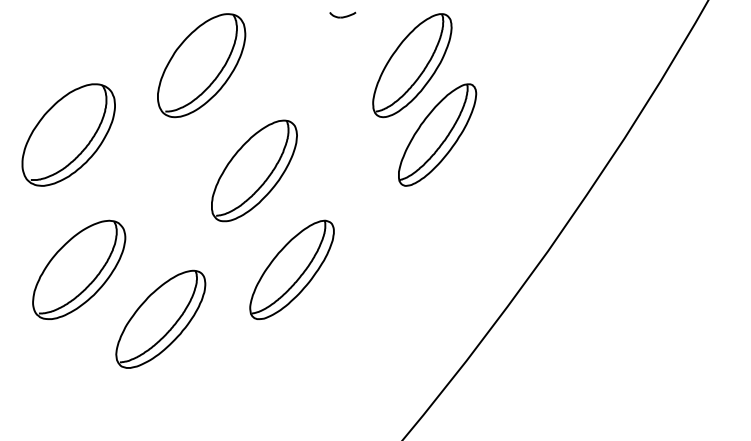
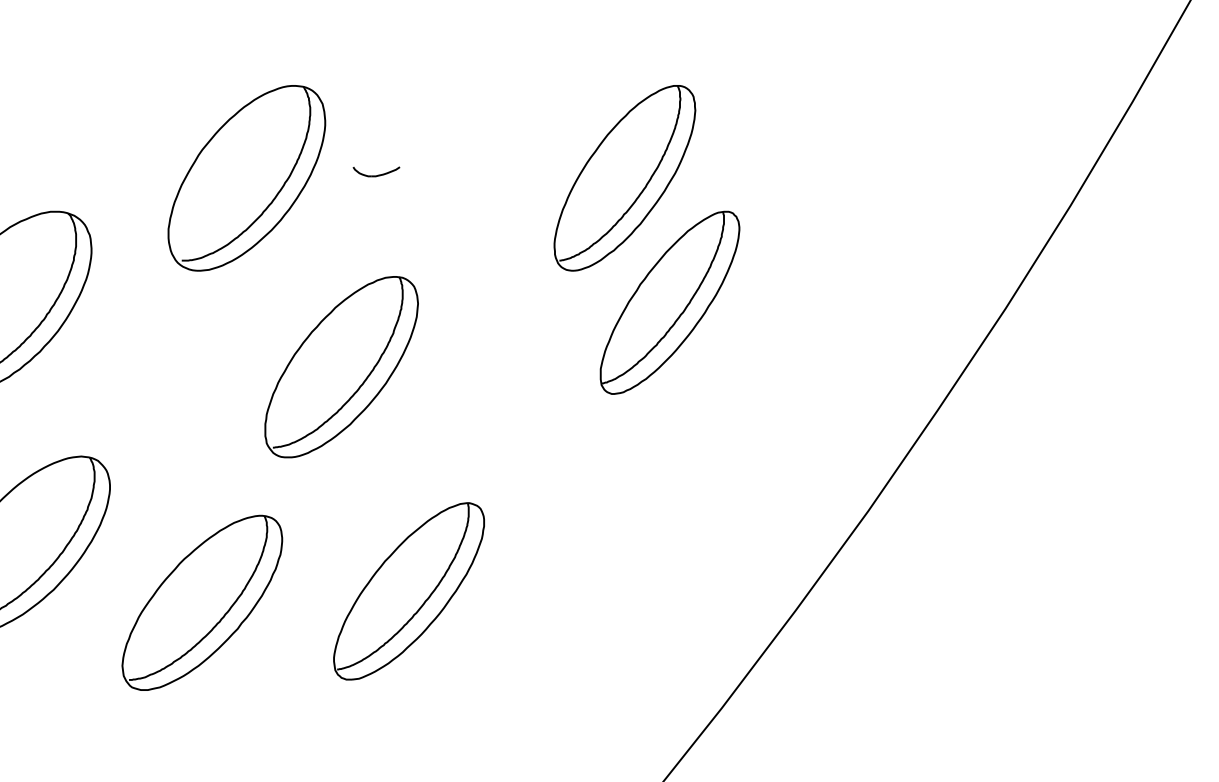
part: (342, 14) -> (375, 170), moved
part: (291, 269) -> (408, 590), moved
part: (160, 318) -> (201, 601), moved

